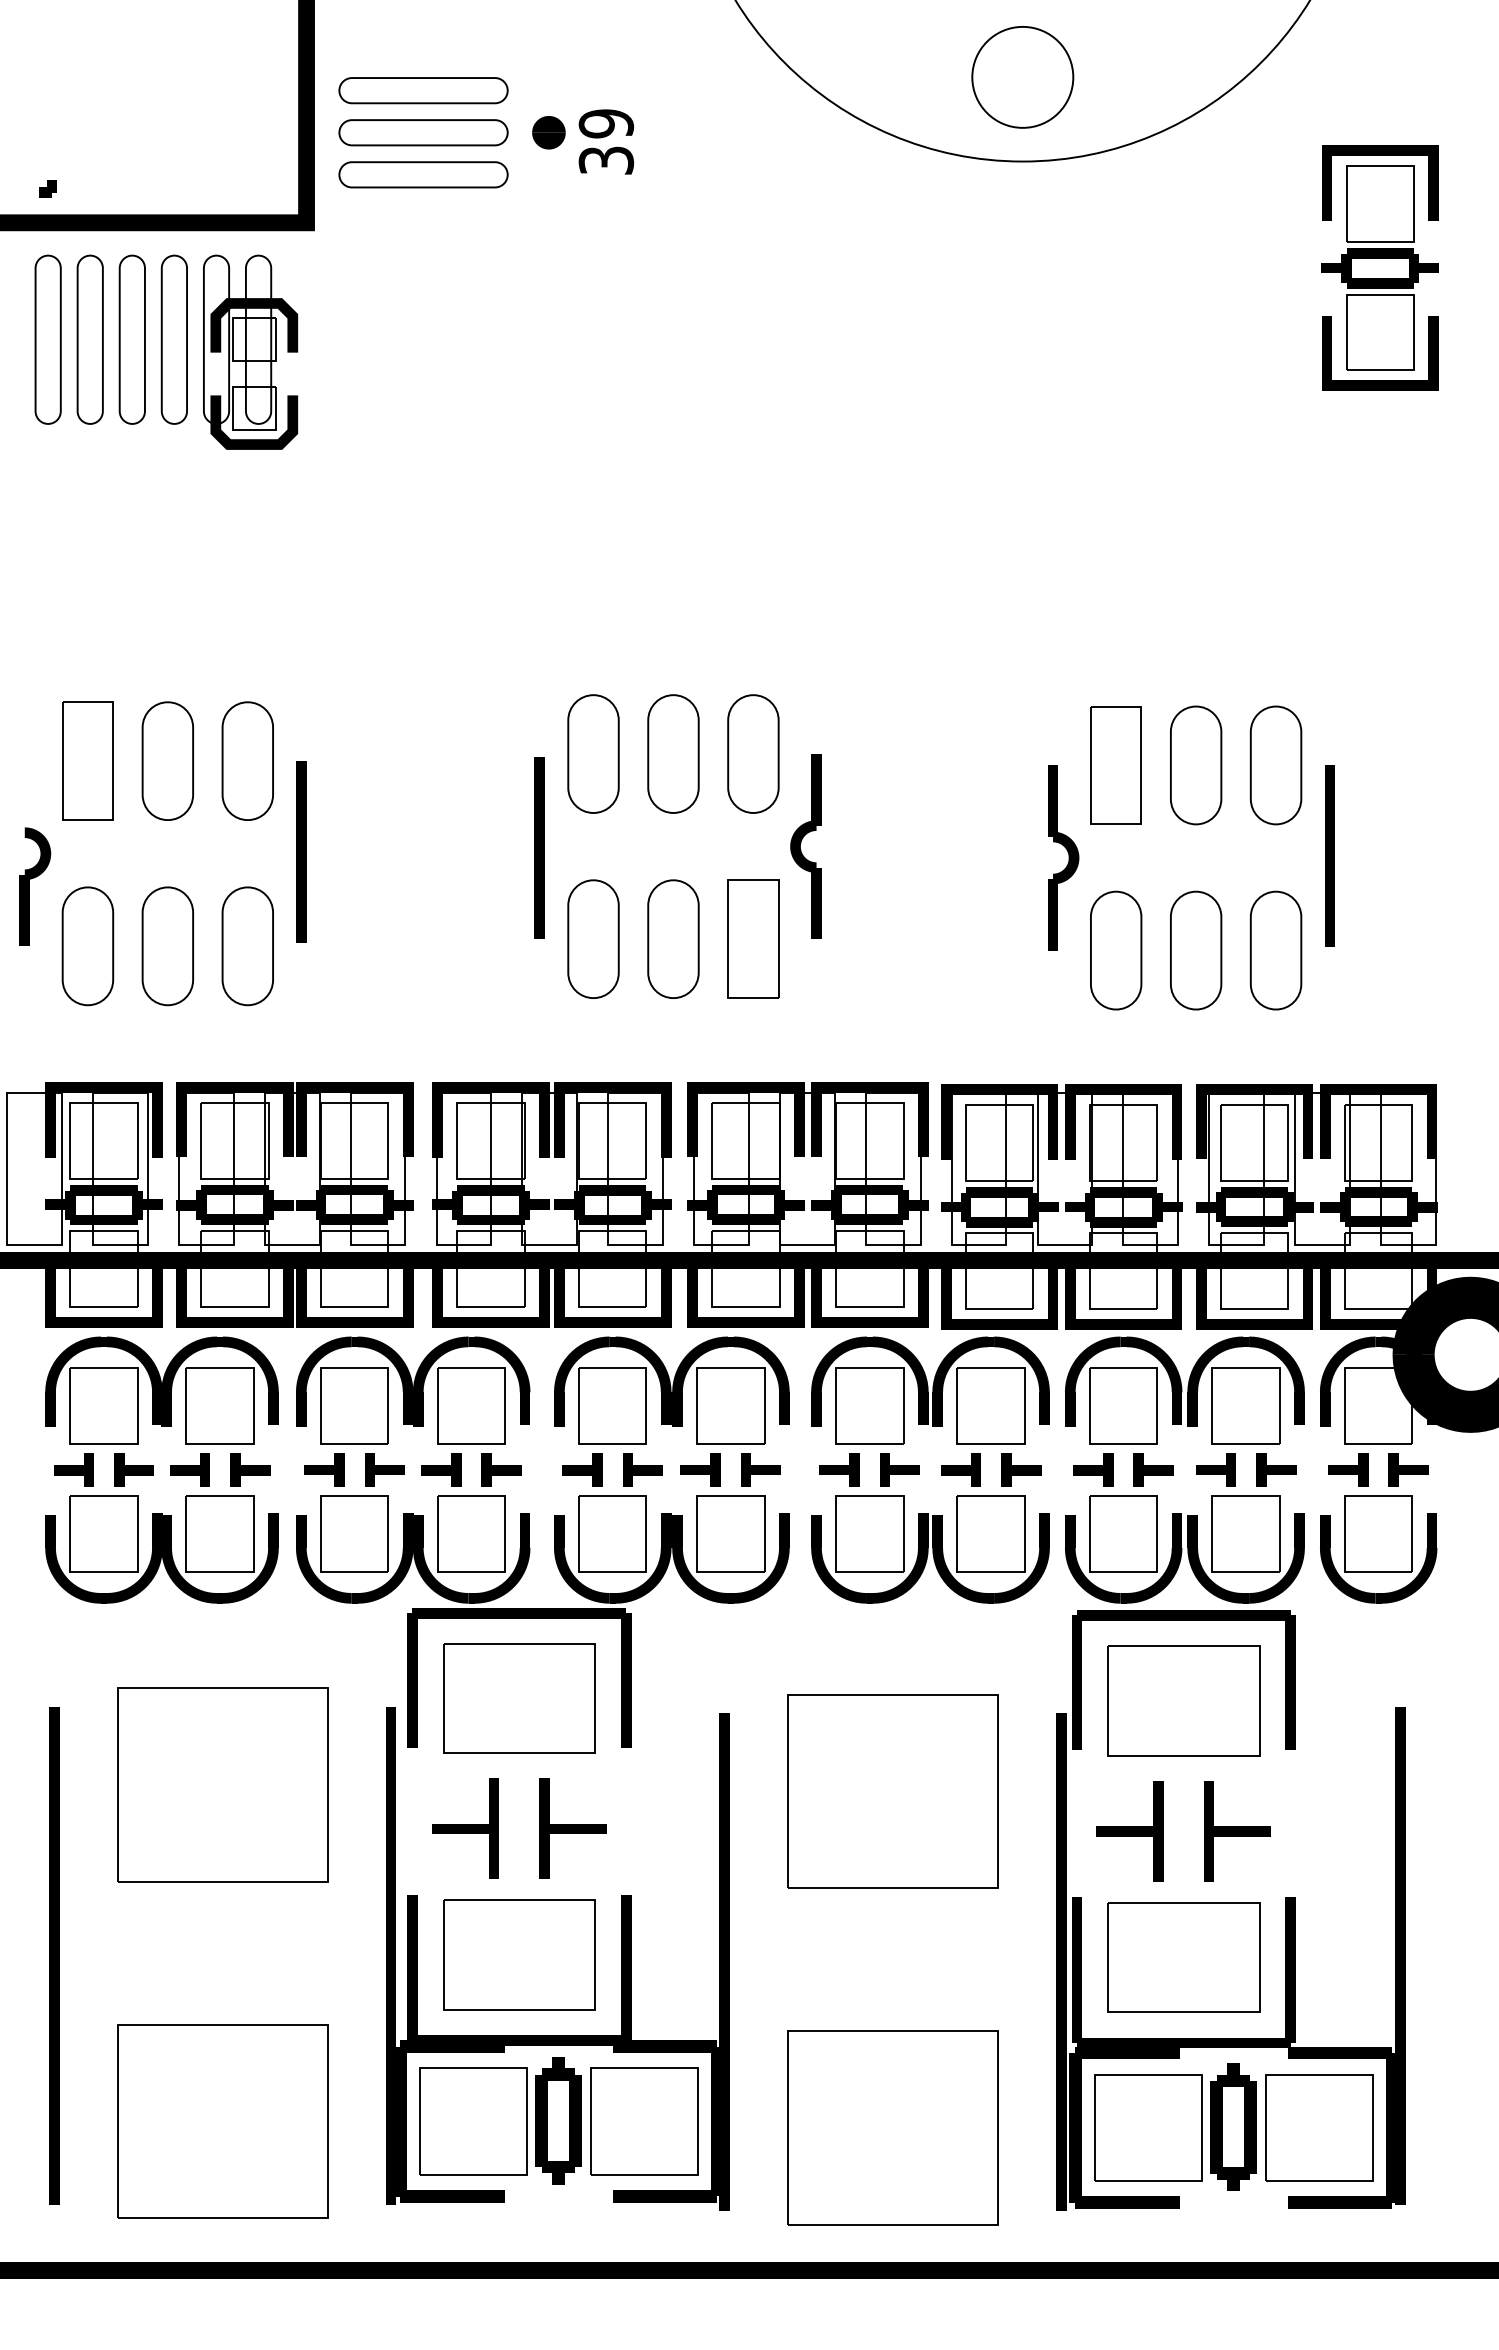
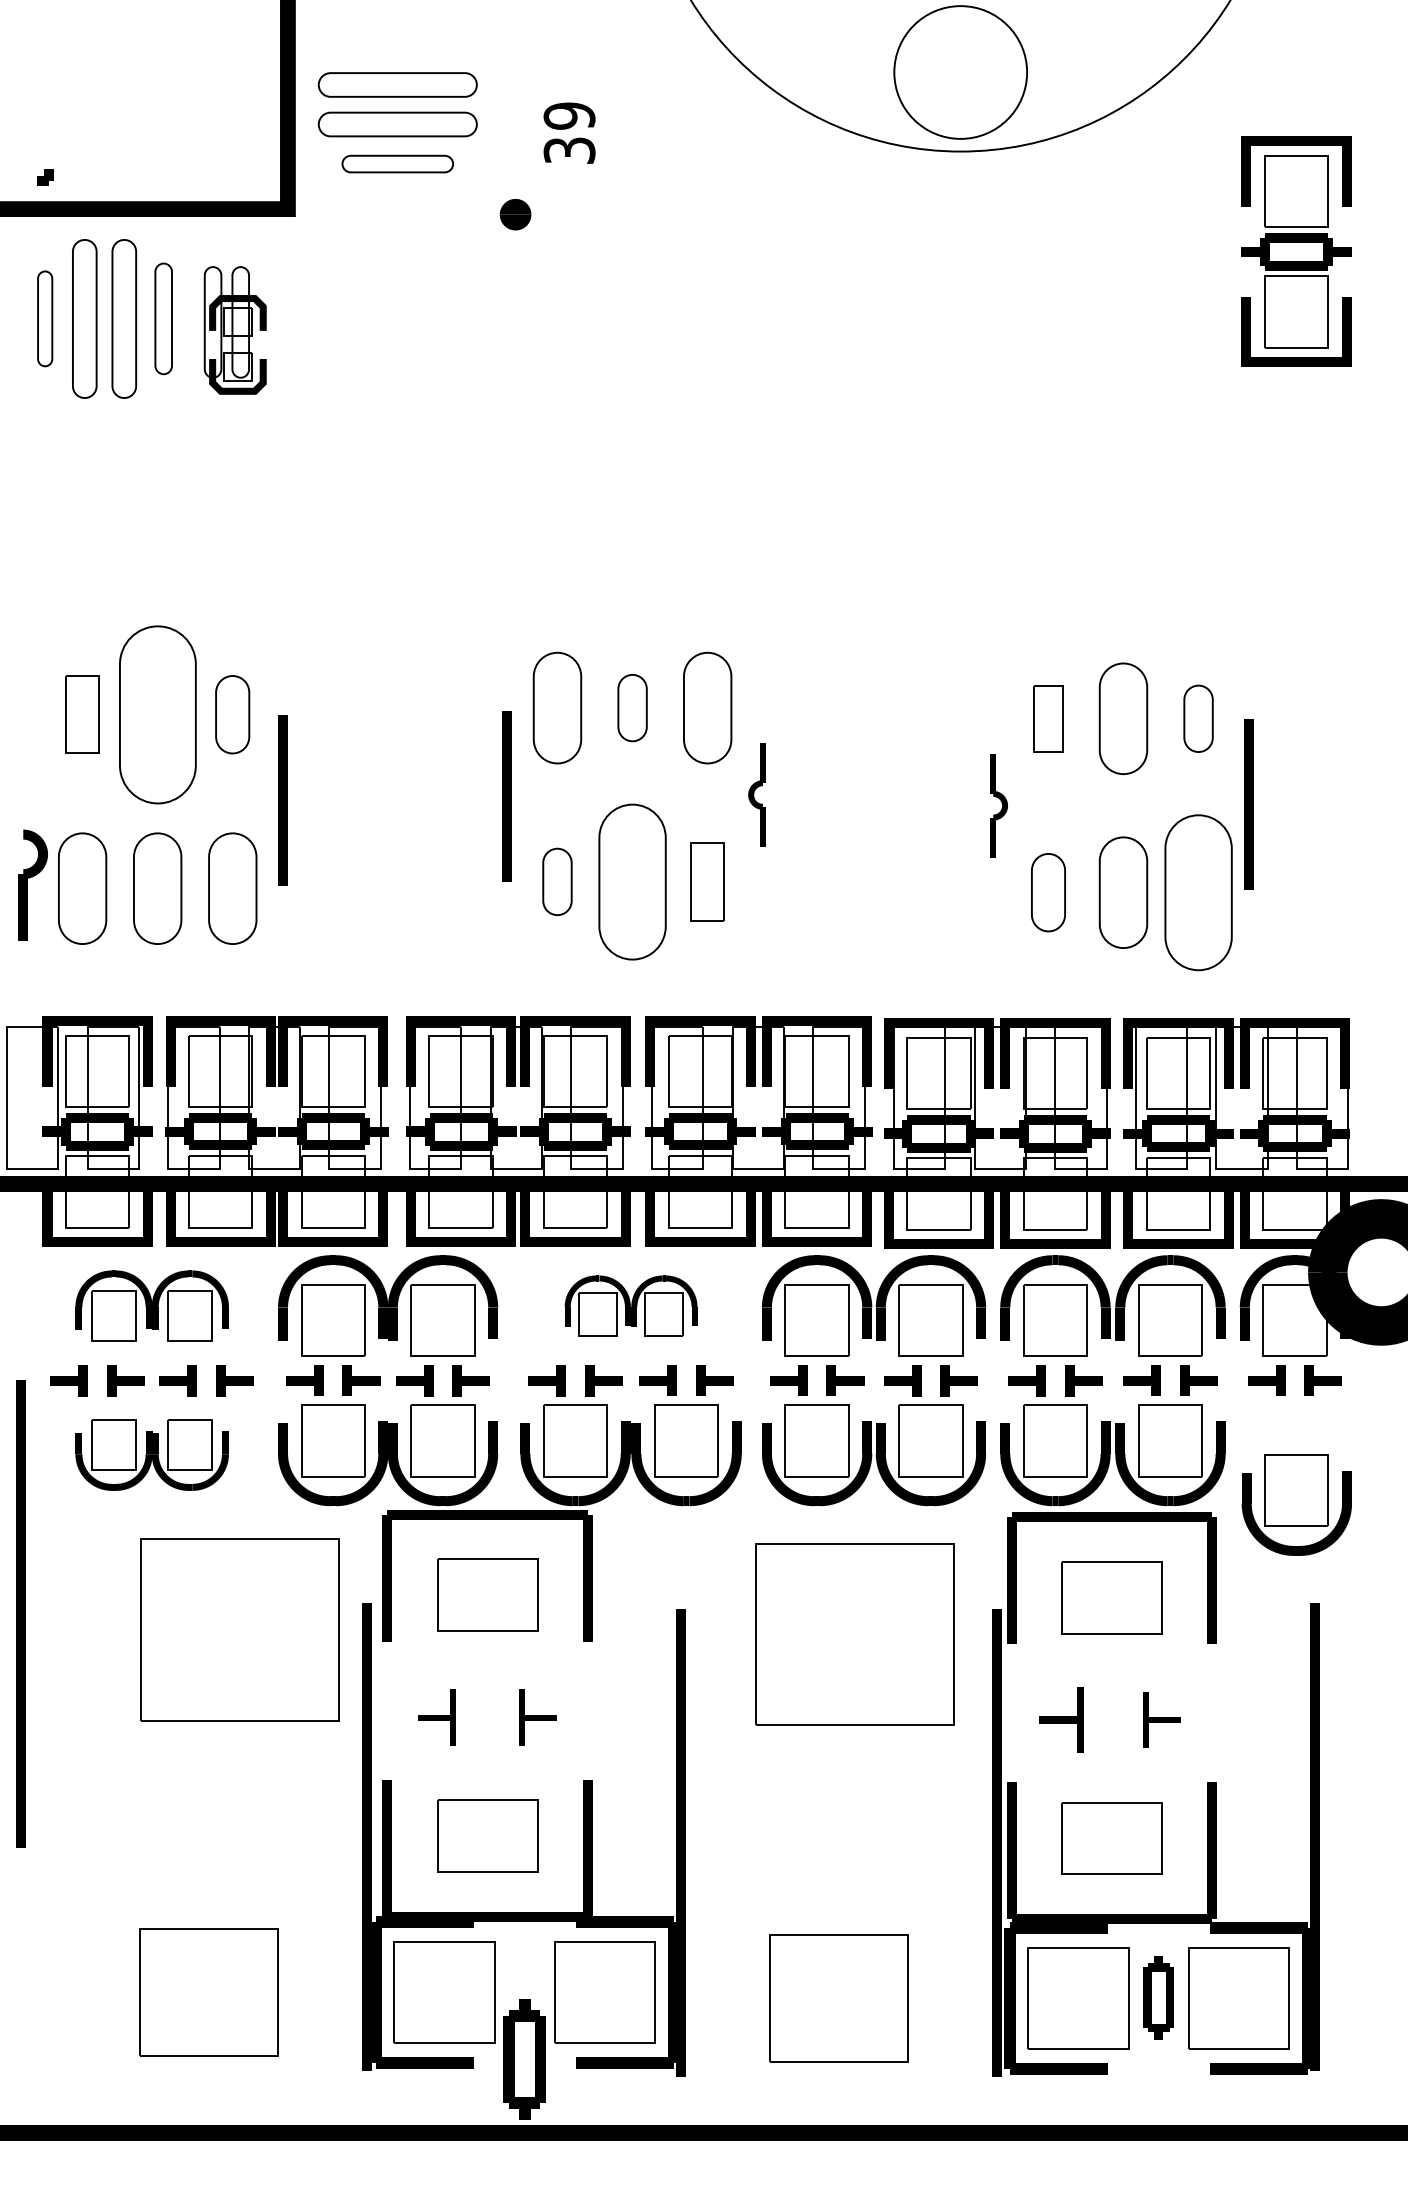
circle: (1022, 76) -> (960, 71), size x1.4
part: (548, 132) -> (515, 214), moved
part: (423, 174) -> (397, 163), size x0.7
part: (47, 339) -> (44, 318), size x0.6
part: (173, 339) -> (162, 318), size x0.7
part: (250, 351) -> (235, 329), size x0.7
part: (673, 753) -> (632, 707), size x0.6
part: (87, 760) -> (82, 714), size x0.7
part: (167, 760) -> (157, 714), size x1.6
part: (247, 760) -> (232, 714), size x0.7
part: (1115, 765) -> (1047, 718), size x0.6
part: (1275, 765) -> (1198, 718), size x0.6
part: (805, 846) -> (756, 794), size x0.6
part: (1063, 857) -> (998, 805), size x0.6
curve: (29, 886) -> (27, 885), moved
part: (593, 938) -> (557, 881), size x0.6
part: (673, 938) -> (632, 881), size x1.4
part: (753, 938) -> (707, 881), size x0.7
part: (1116, 950) -> (1048, 892), size x0.7
part: (1275, 950) -> (1198, 892), size x1.4
part: (161, 1390) -> (151, 1305), size x0.7
part: (671, 1390) -> (630, 1305), size x0.6
part: (161, 1549) -> (151, 1455), size x0.7
part: (1378, 1549) -> (1296, 1505), moved
part: (519, 1698) -> (487, 1595), size x0.7
part: (1183, 1700) -> (1111, 1597), size x0.7
part: (222, 1784) -> (239, 1629), moved
part: (892, 1791) -> (854, 1634), moved
part: (465, 1828) -> (437, 1717), size x0.6
part: (572, 1828) -> (537, 1717), size x0.6
part: (1129, 1831) -> (1060, 1720), size x0.7
part: (1237, 1831) -> (1162, 1720), size x0.6
part: (519, 1954) -> (487, 1835), size x0.7
line: (54, 1955) -> (21, 1614), moved
part: (1183, 1957) -> (1111, 1838), size x0.7
part: (558, 2120) -> (524, 2059), moved
part: (222, 2121) -> (208, 1992), size x0.7
part: (1233, 2126) -> (1158, 1997), size x0.7
part: (892, 2127) -> (838, 1998), size x0.7

